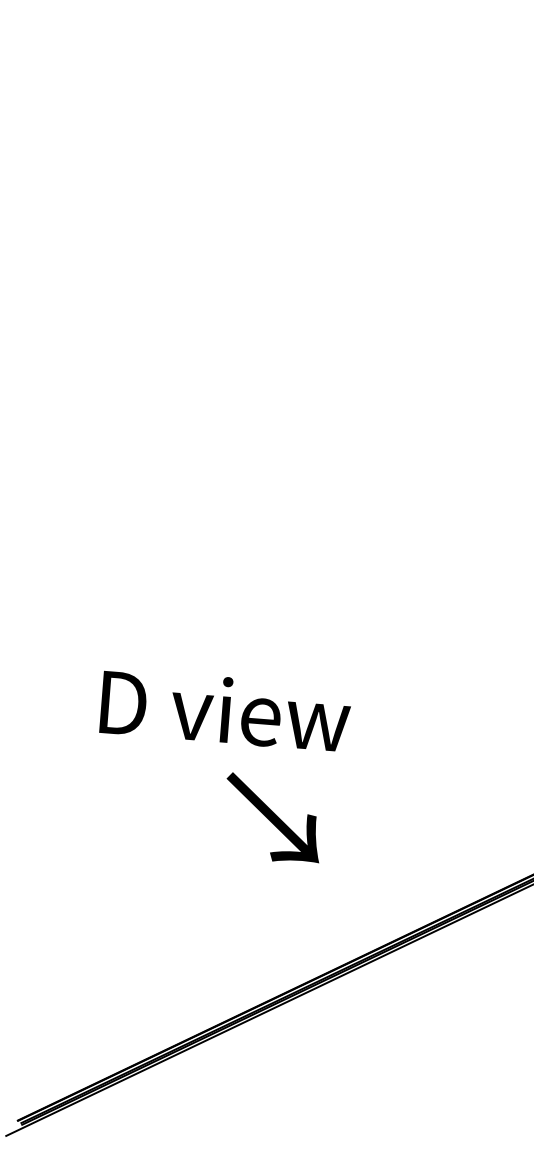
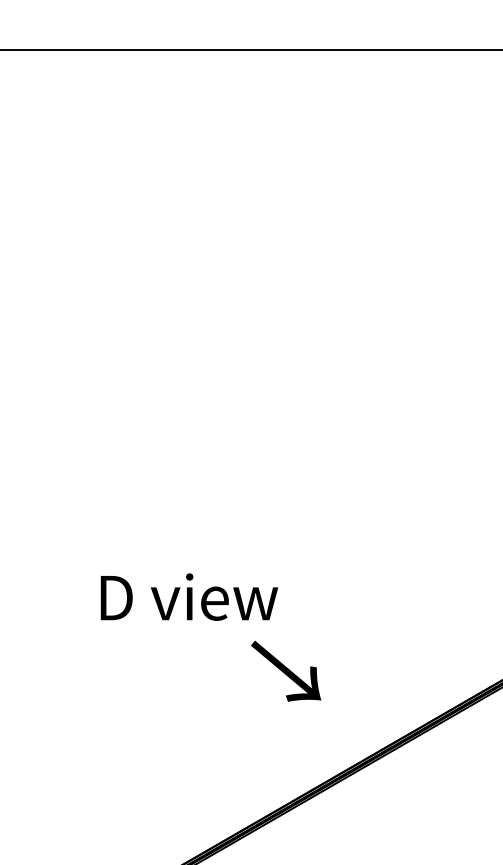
text: (225, 709) -> (189, 596), moved

